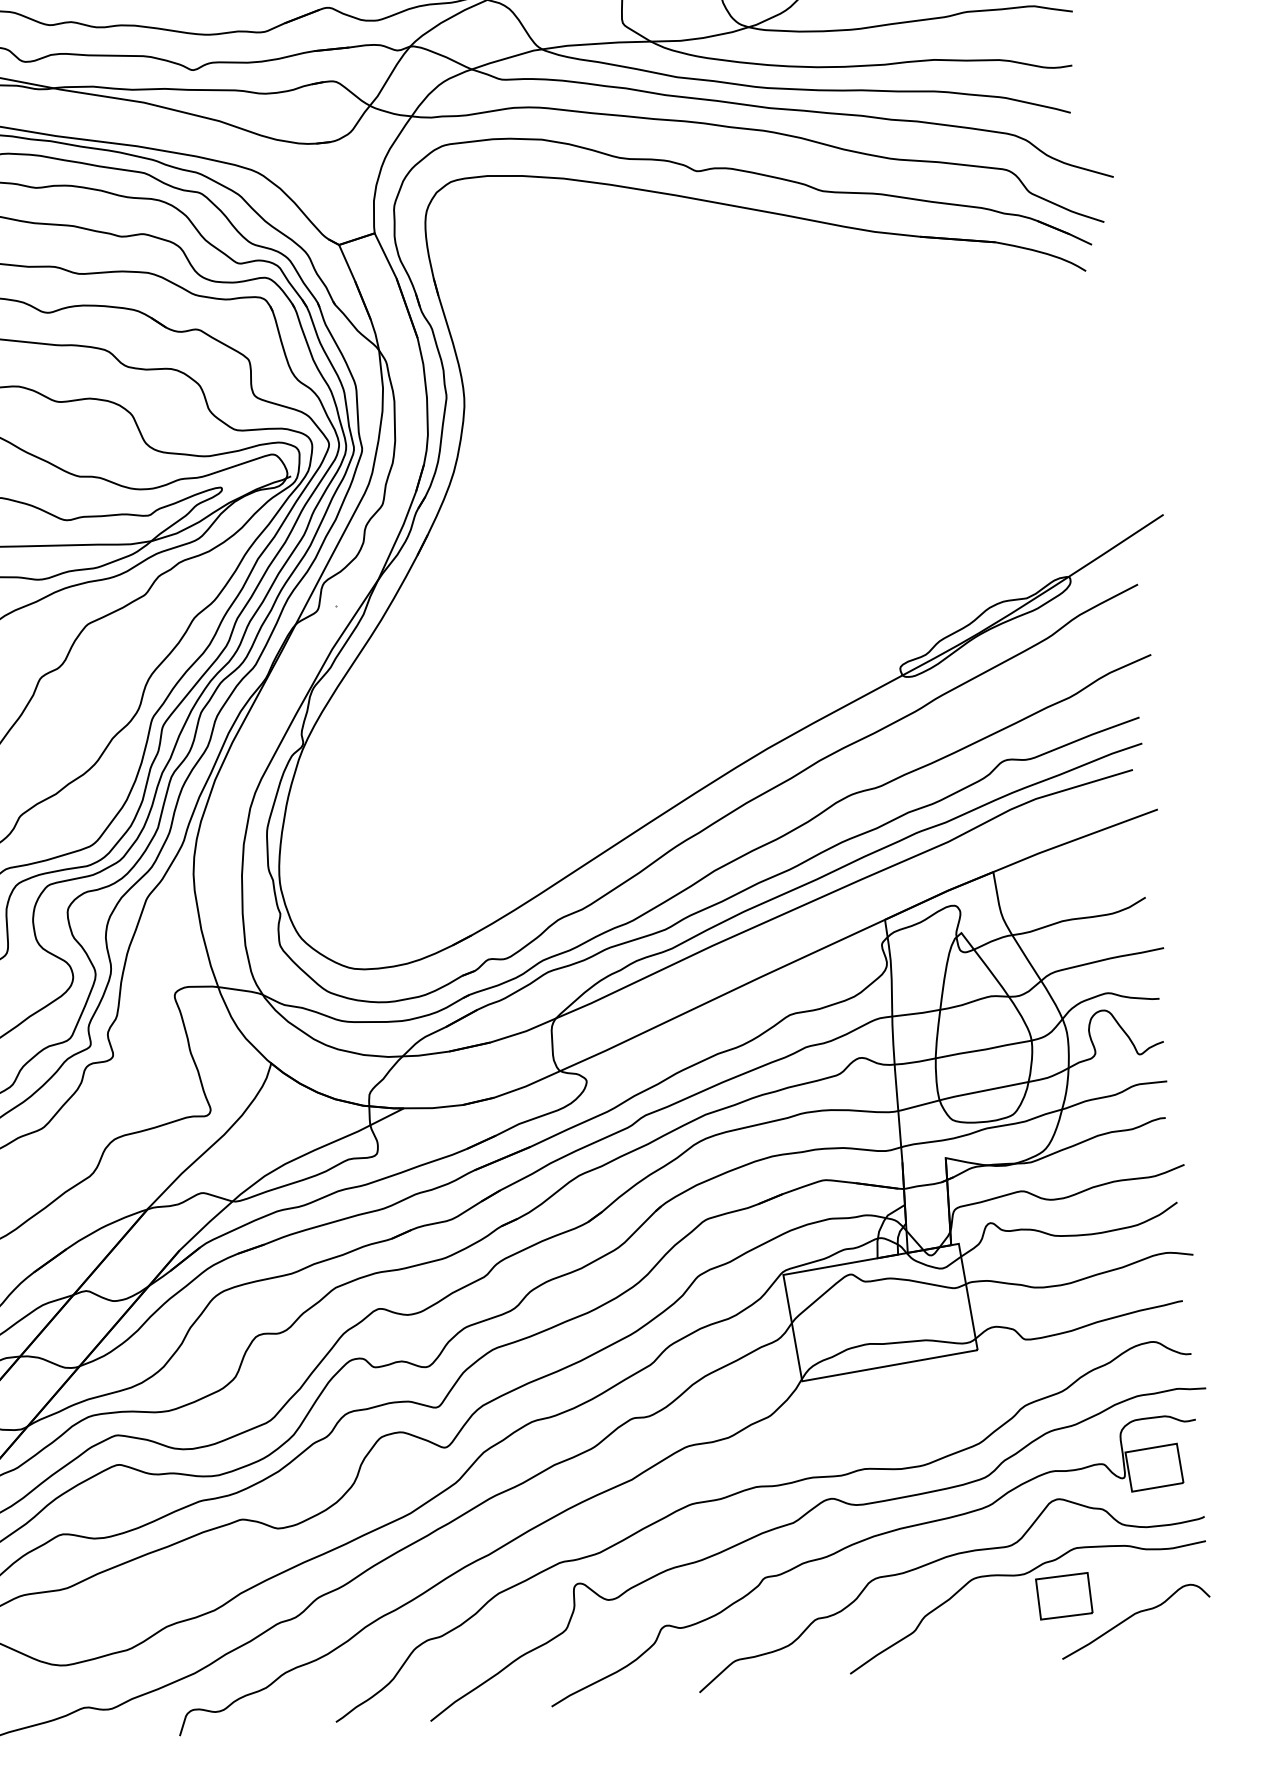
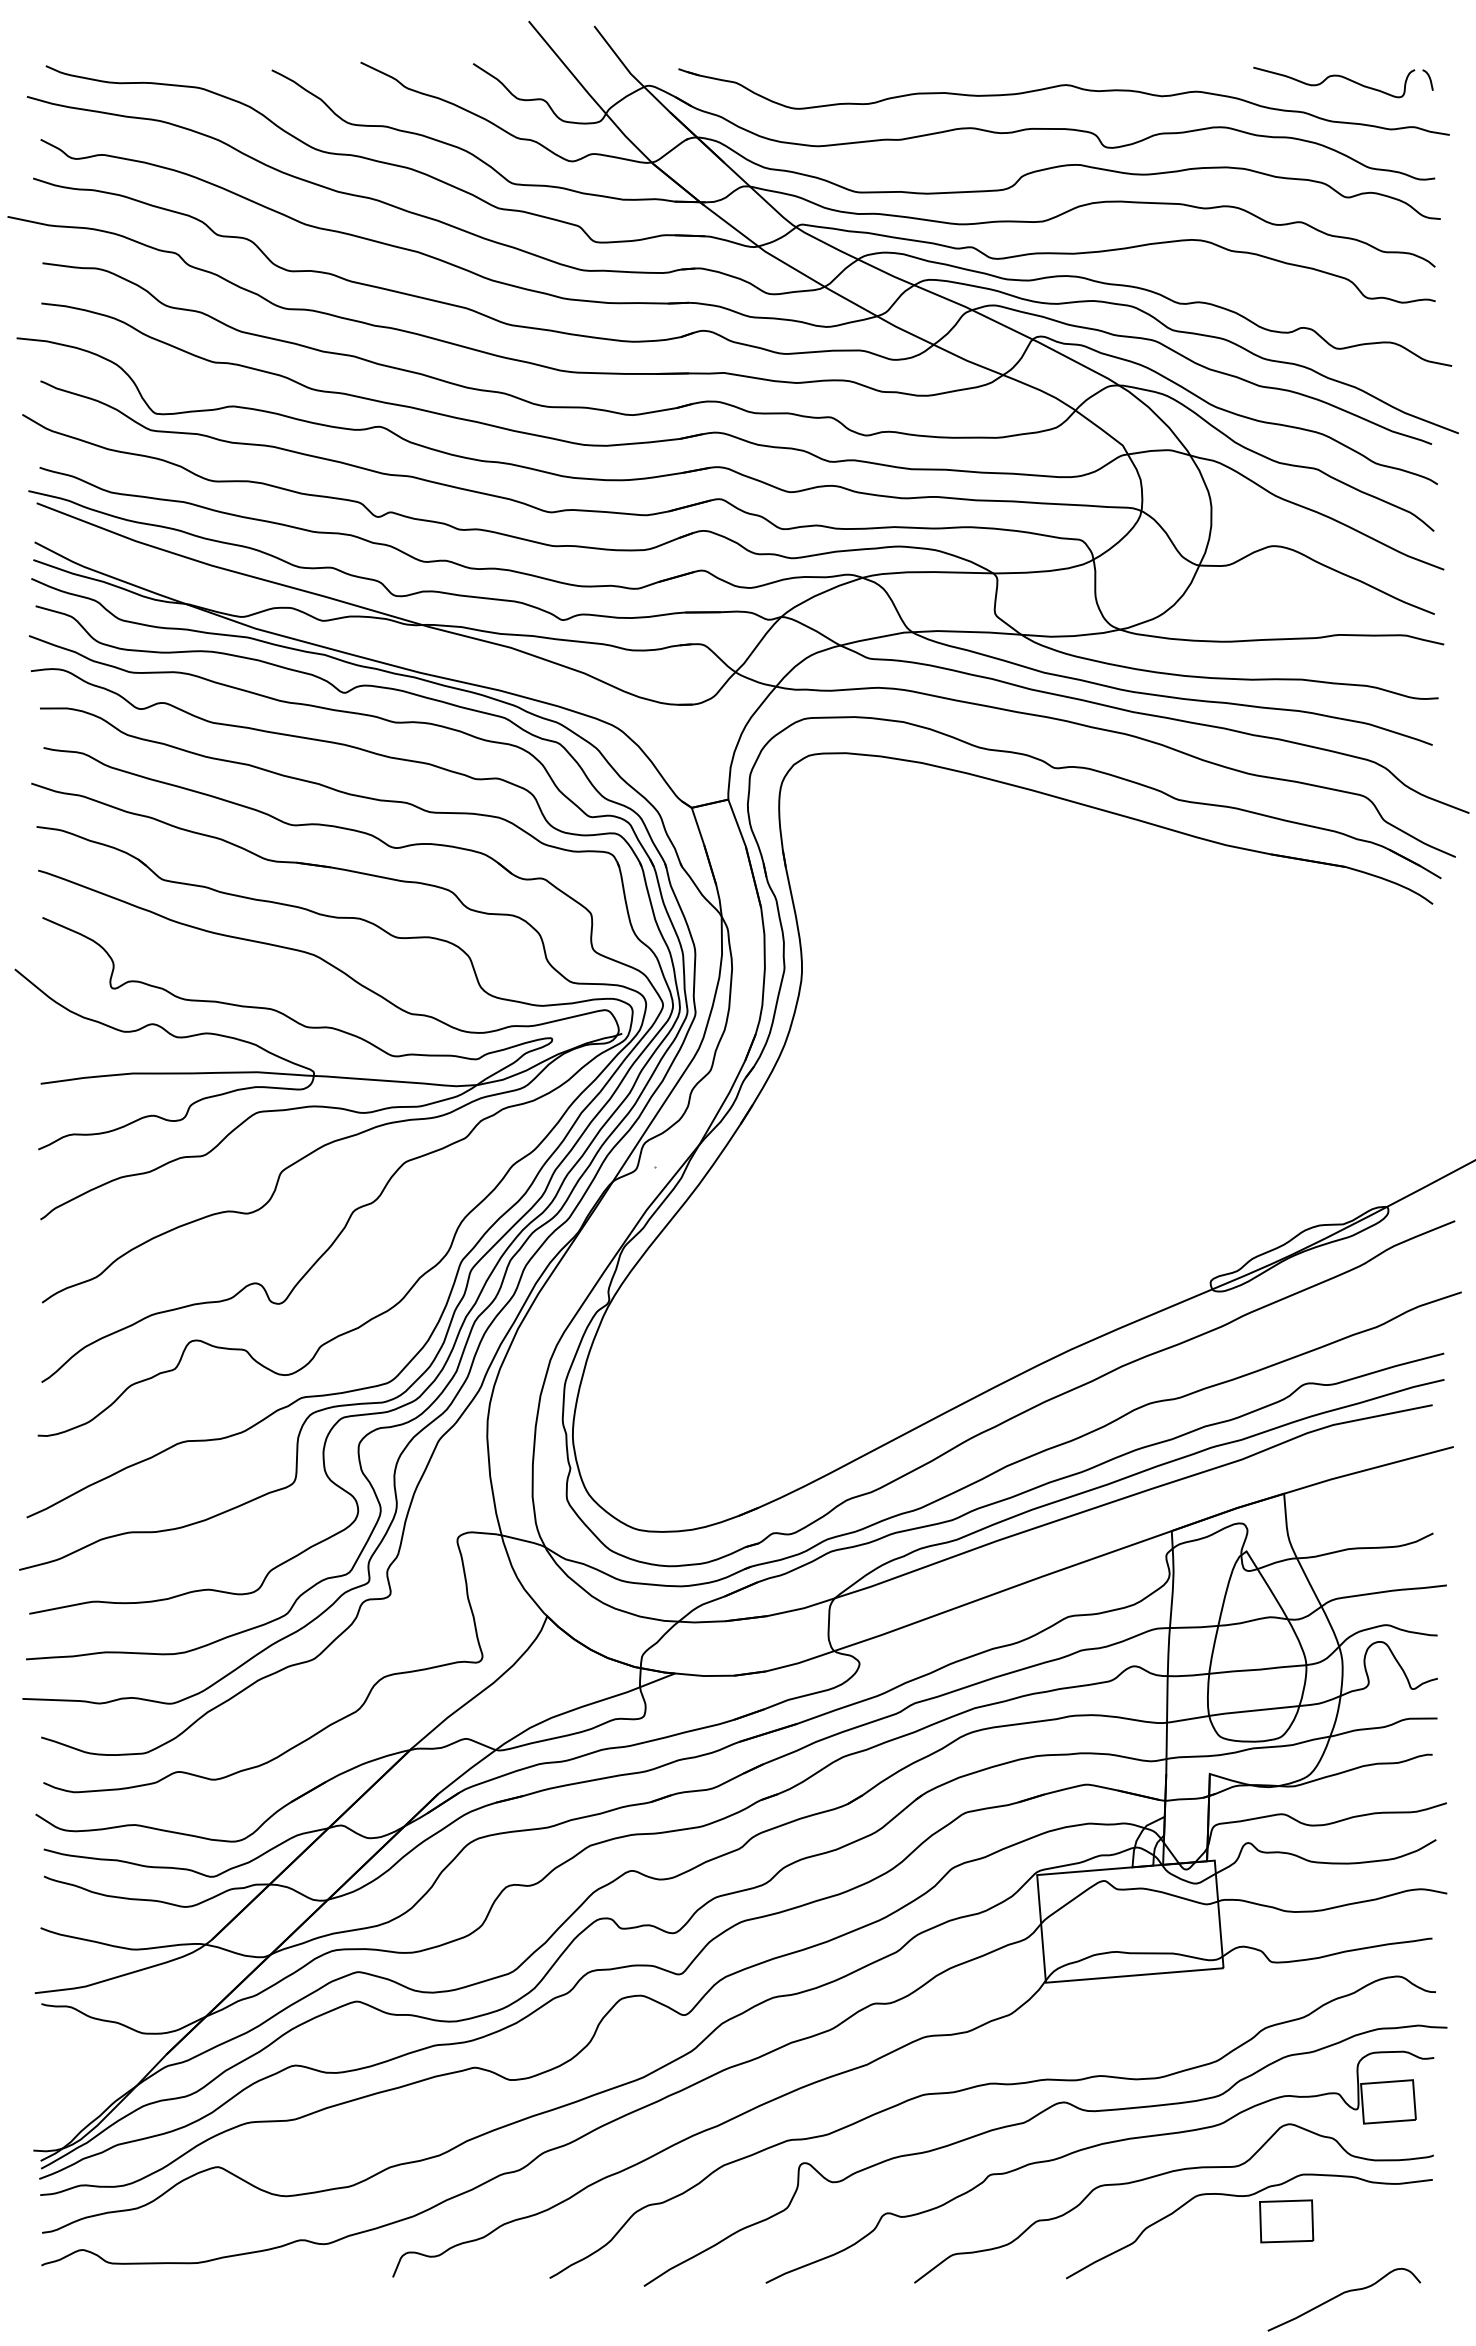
curve: (1132, 1617) -> (1341, 2295), moved

